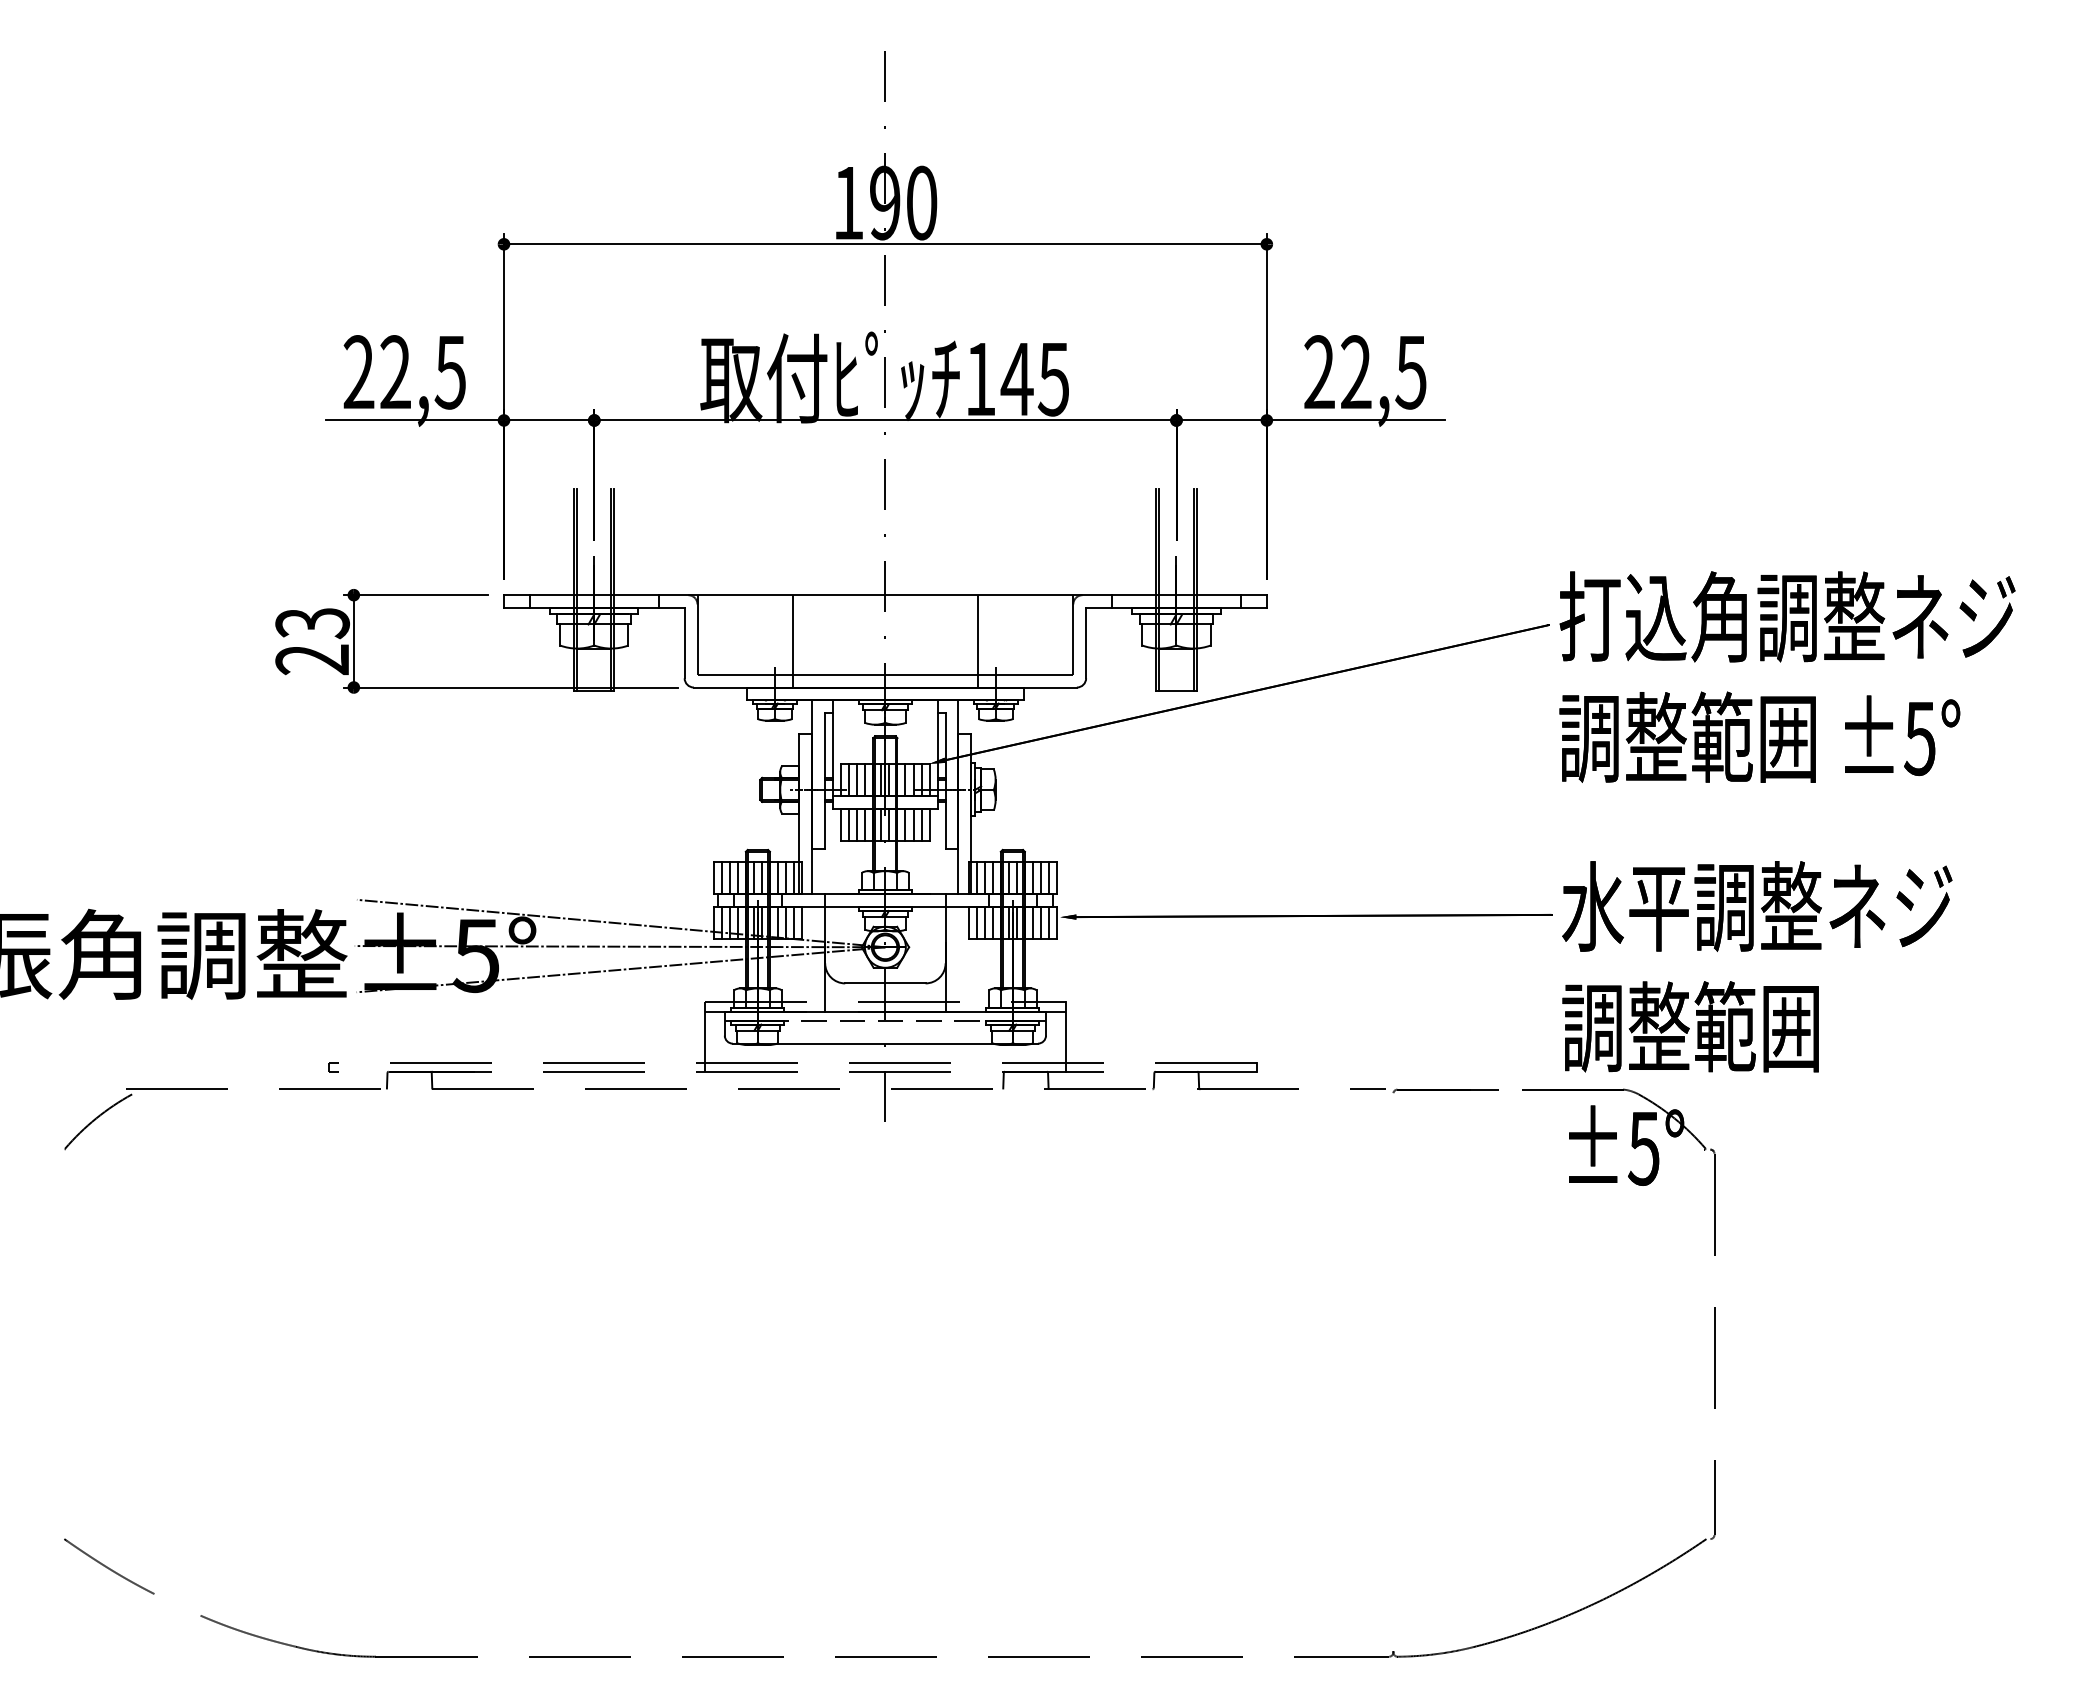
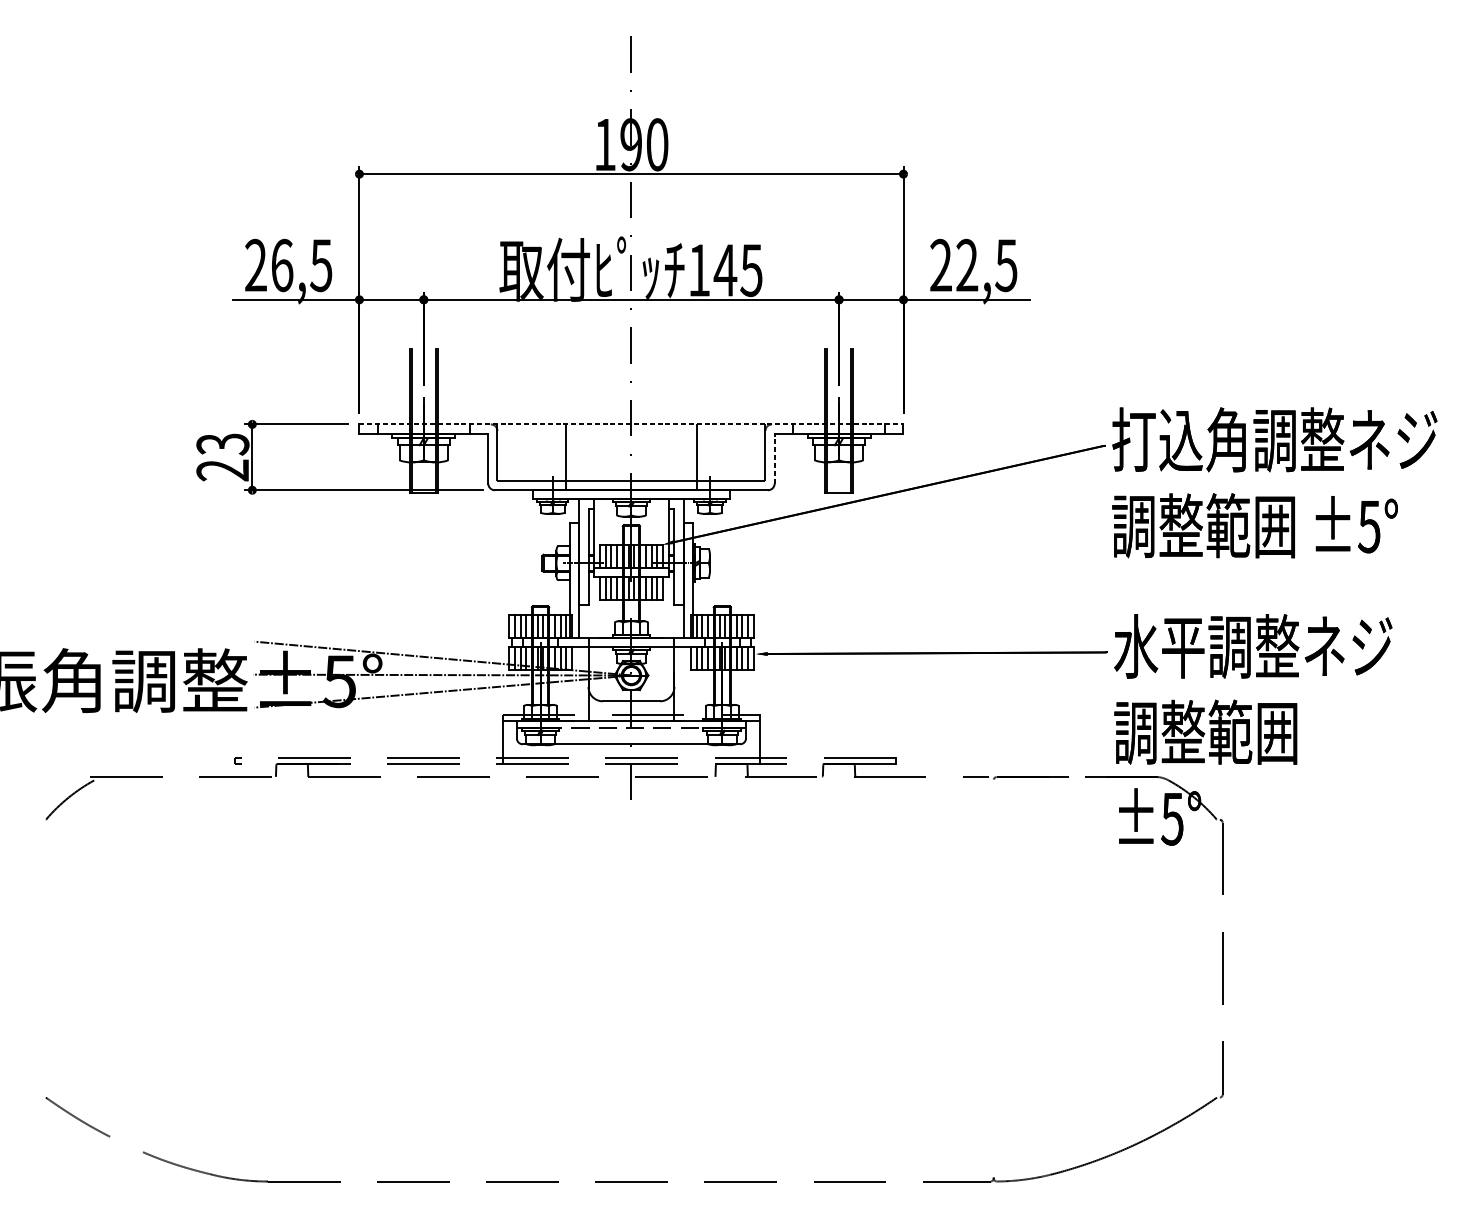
text: (395, 372) -> (282, 265), 22,5 -> 26,5
line: (885, 595) -> (631, 424), solid -> dashed
line: (1086, 642) -> (774, 458), solid -> dashed

